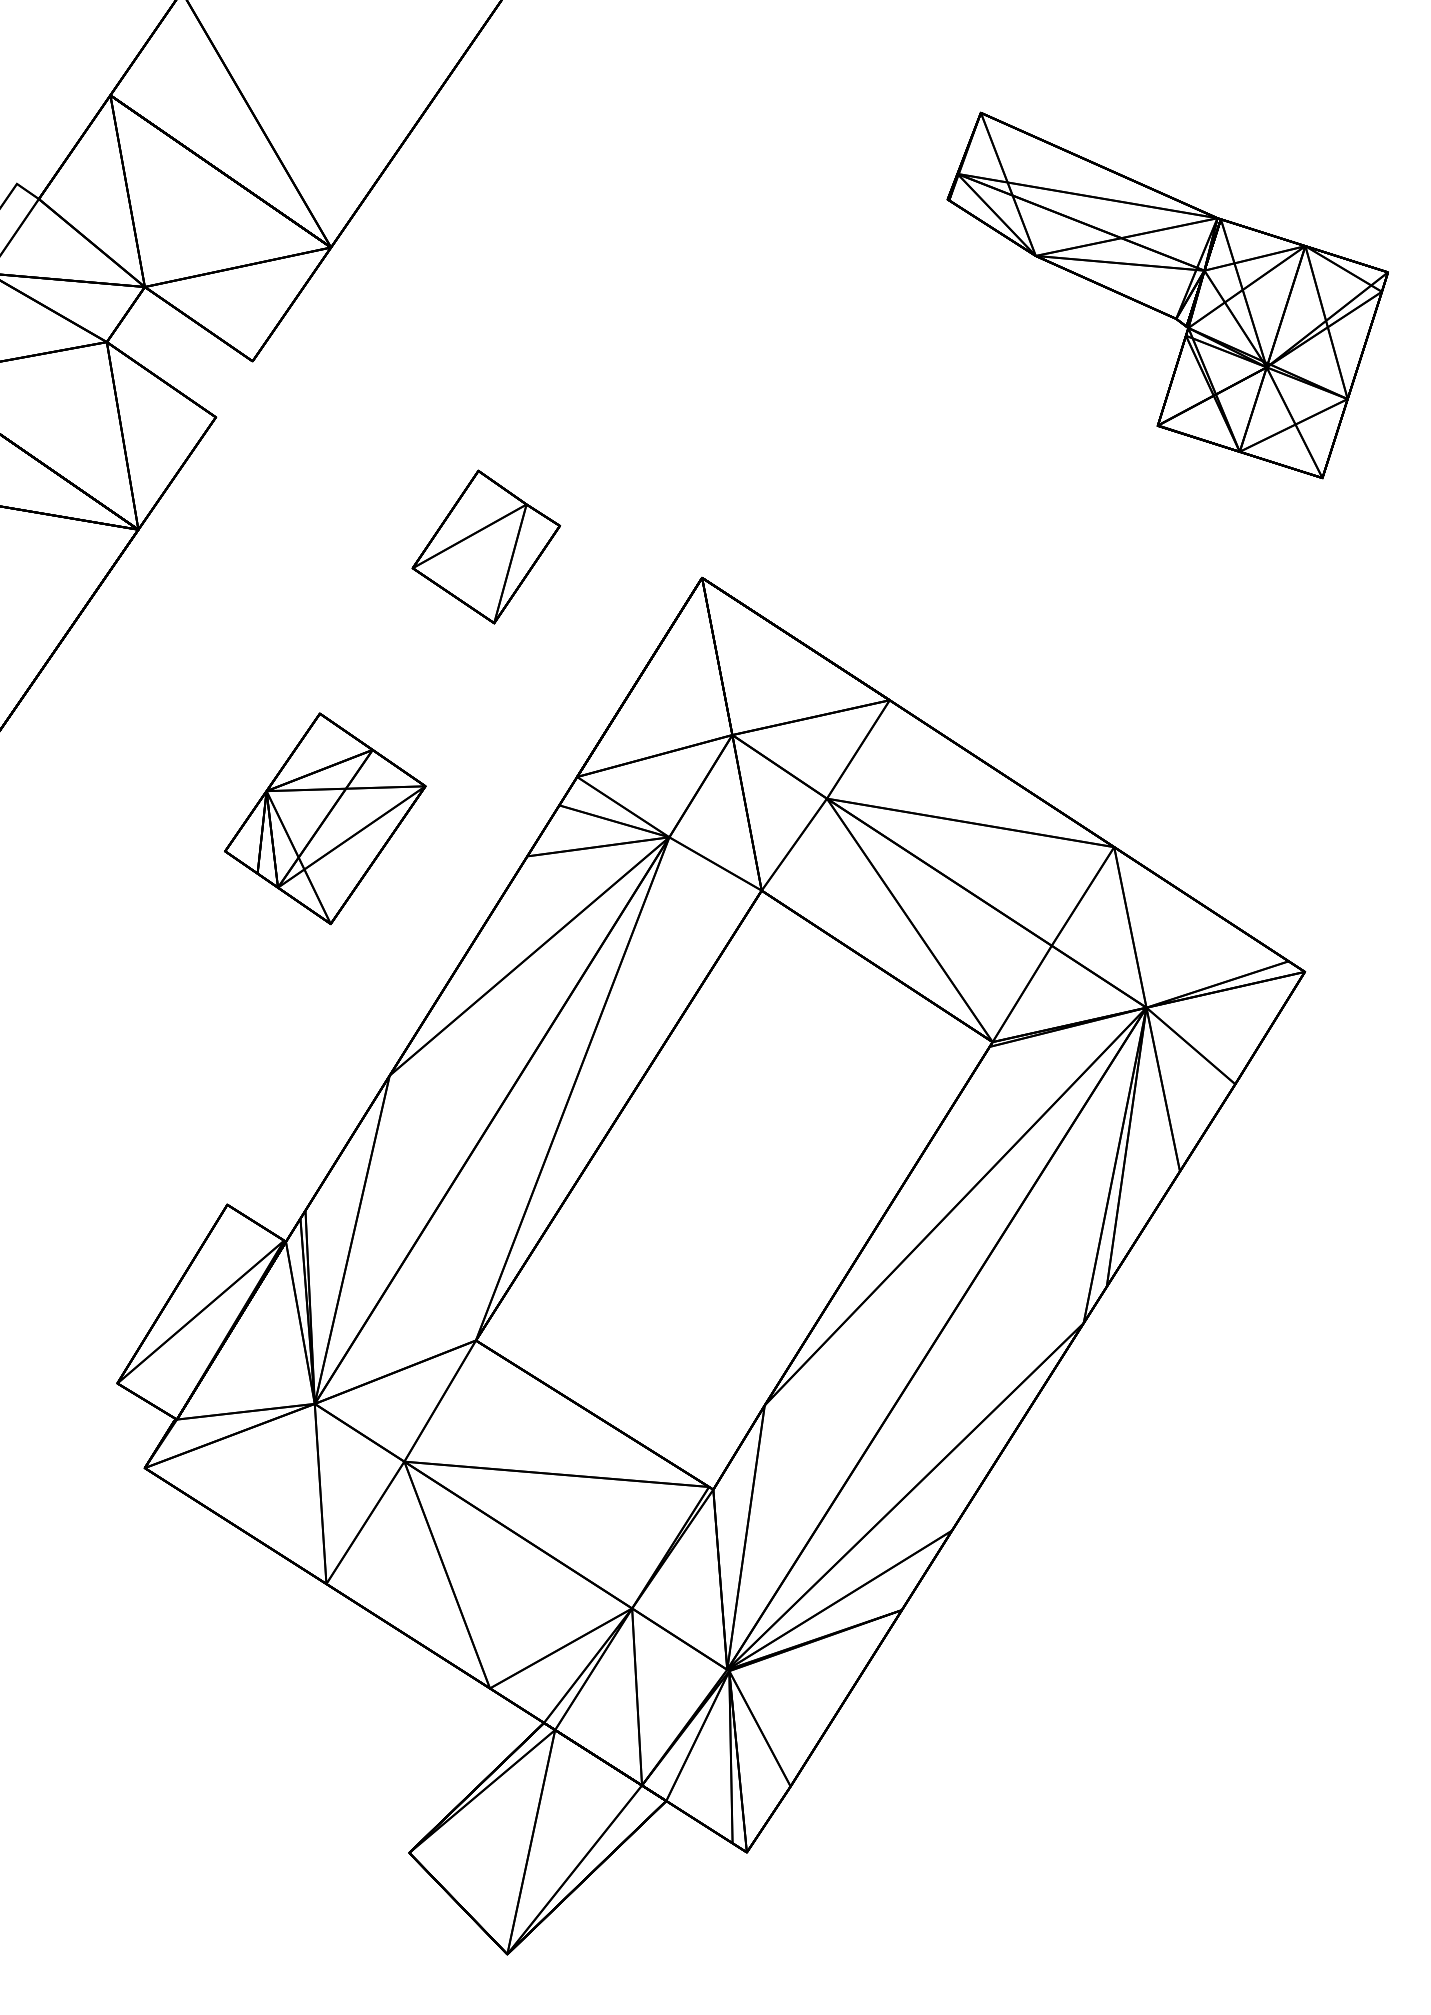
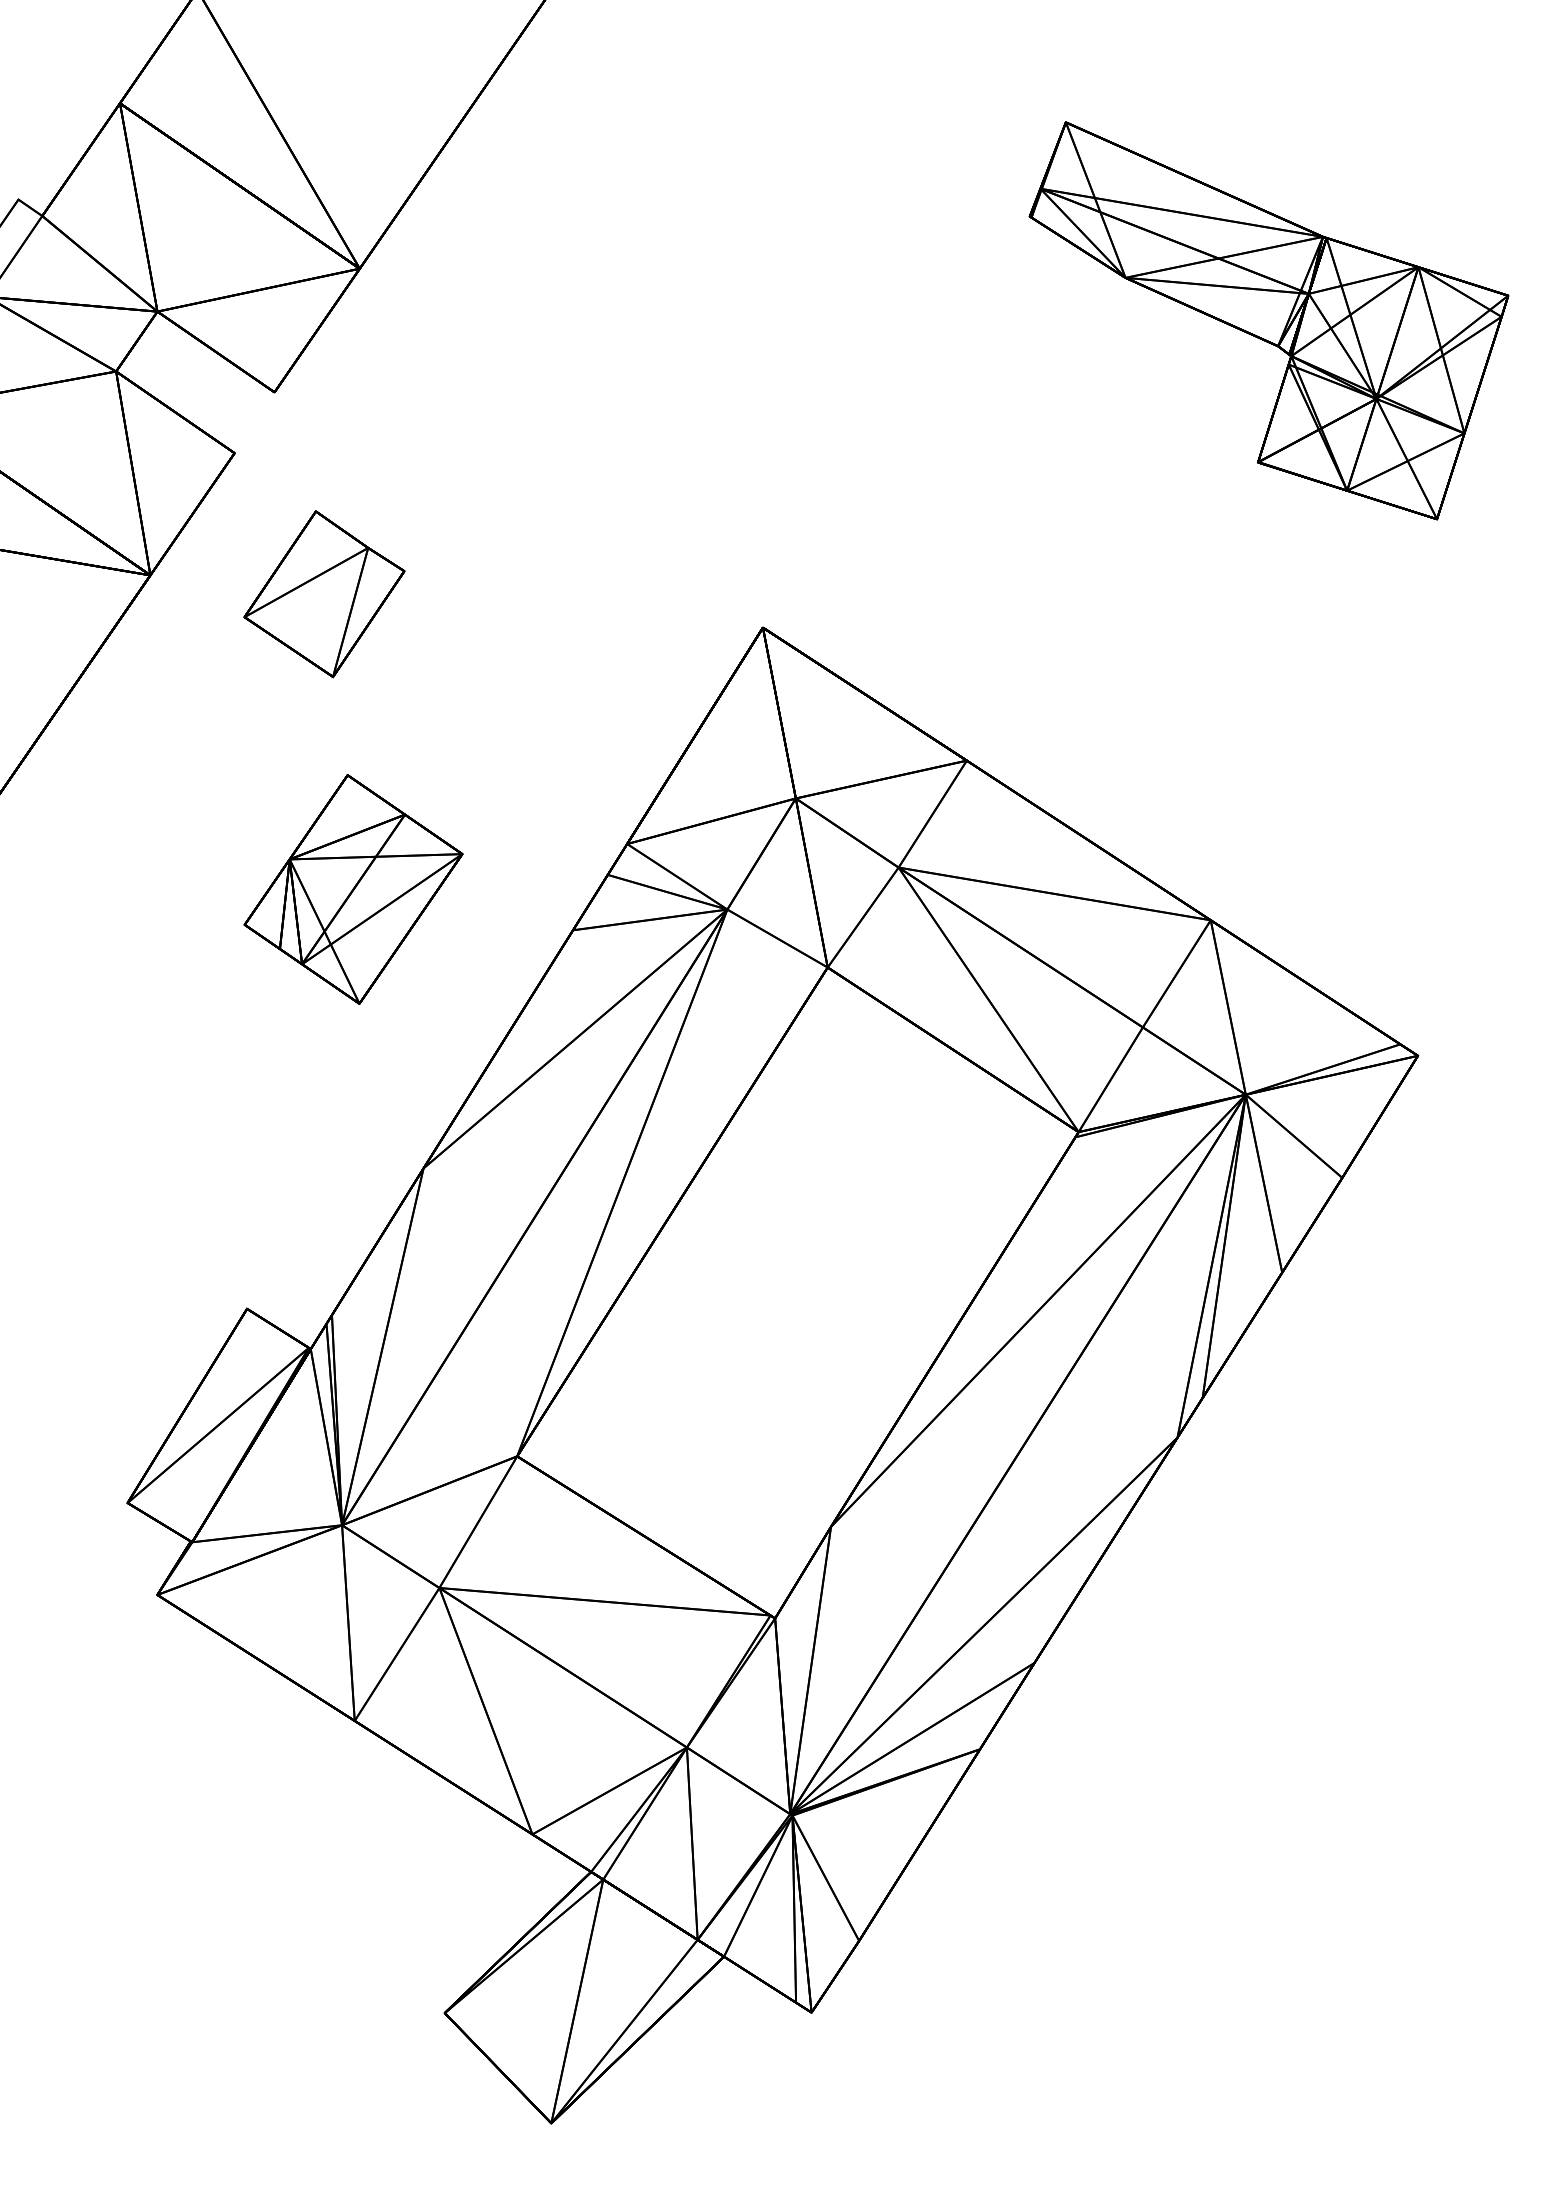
part: (486, 547) -> (324, 594), moved

